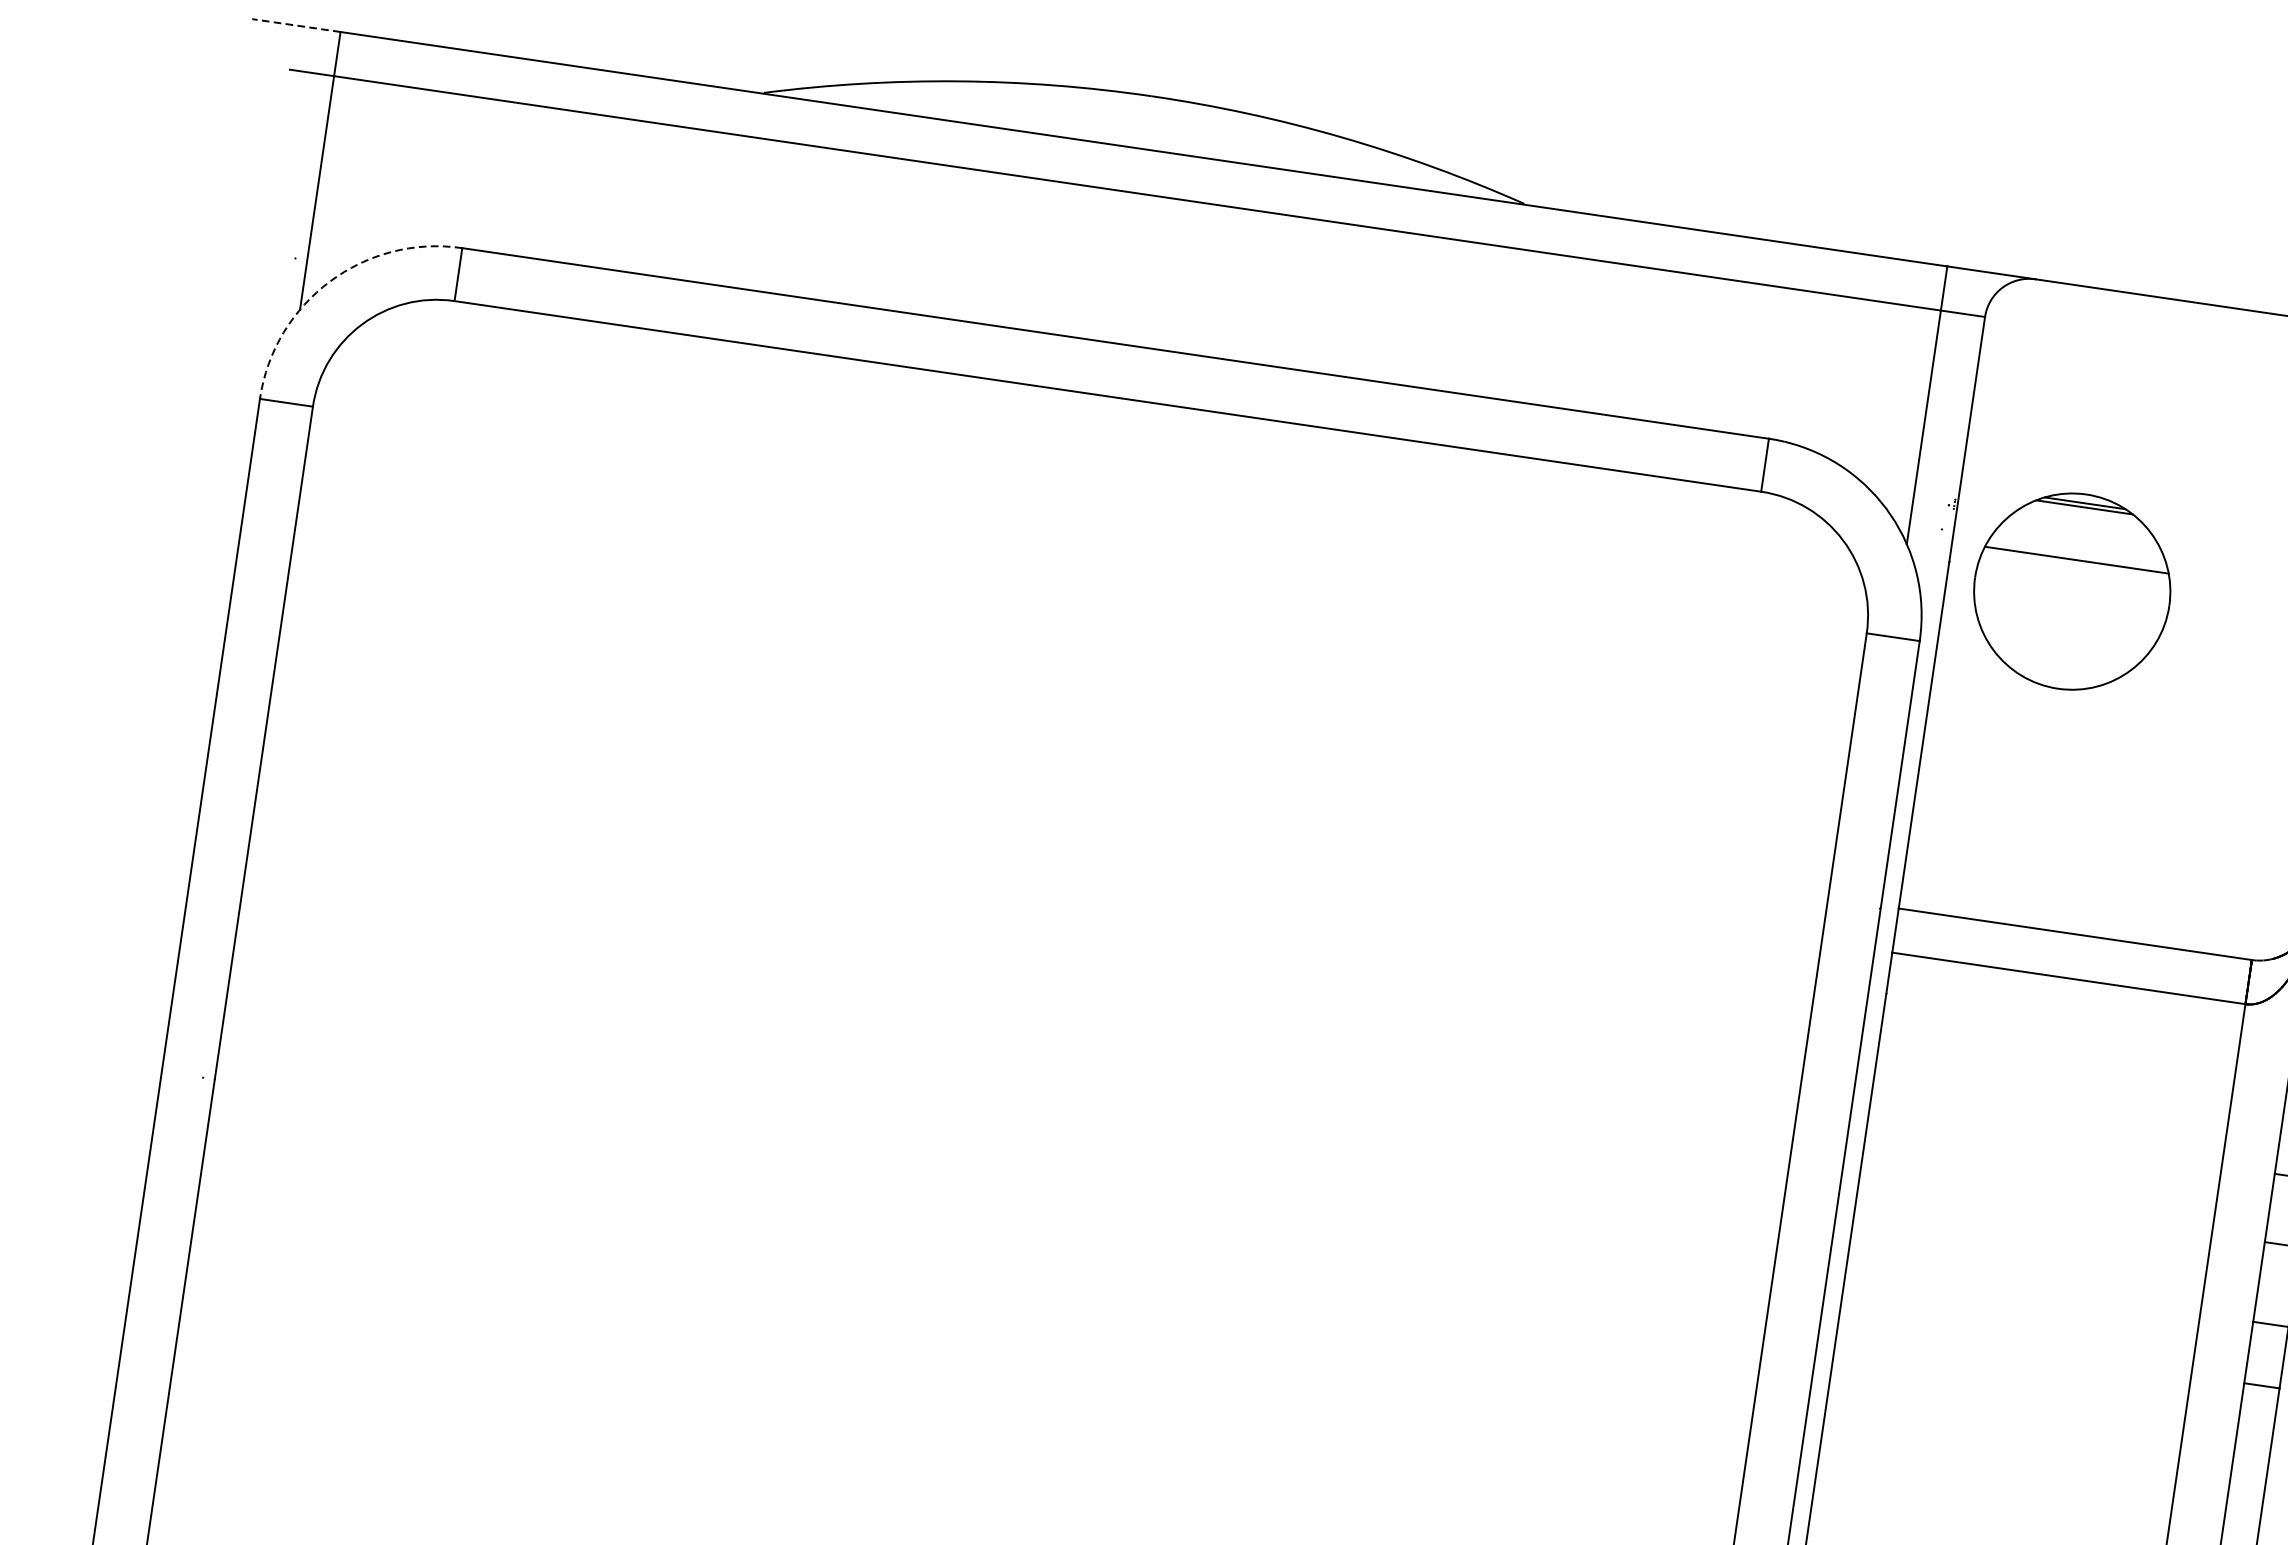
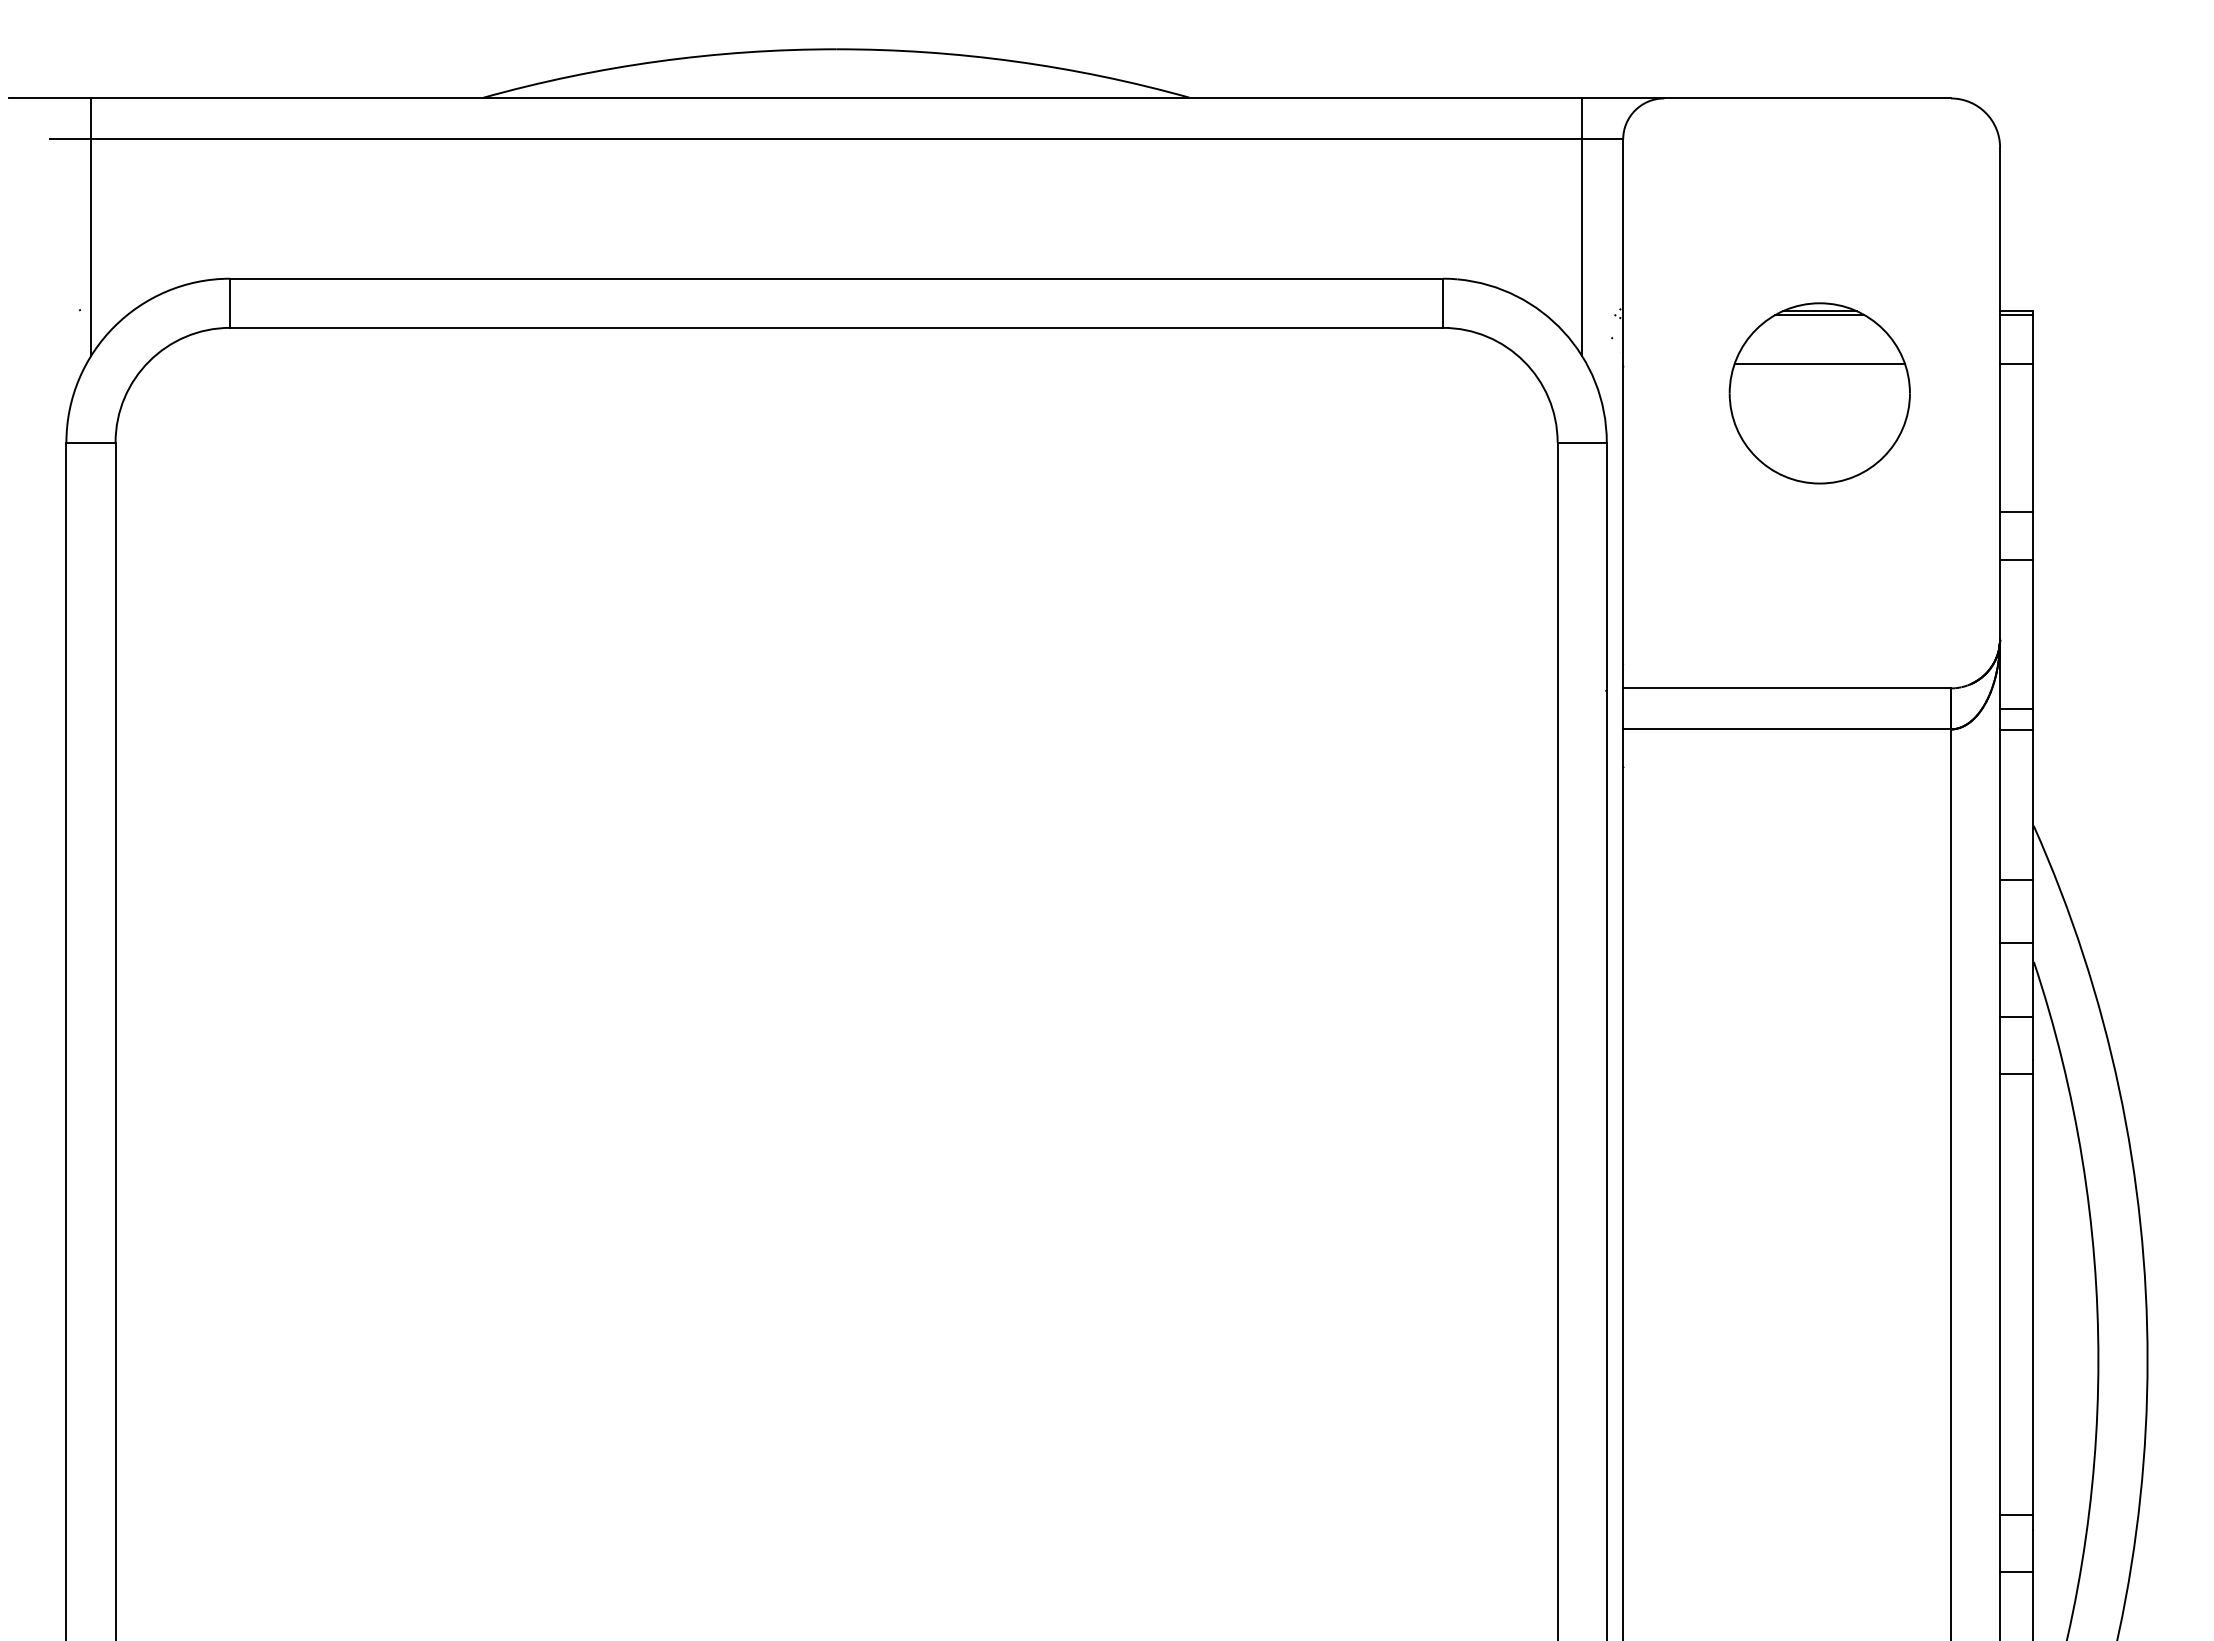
line: (296, 25) -> (50, 98), dashed -> solid
arc: (330, 281) -> (114, 326), dashed -> solid
part: (2071, 591) -> (1819, 393), moved

